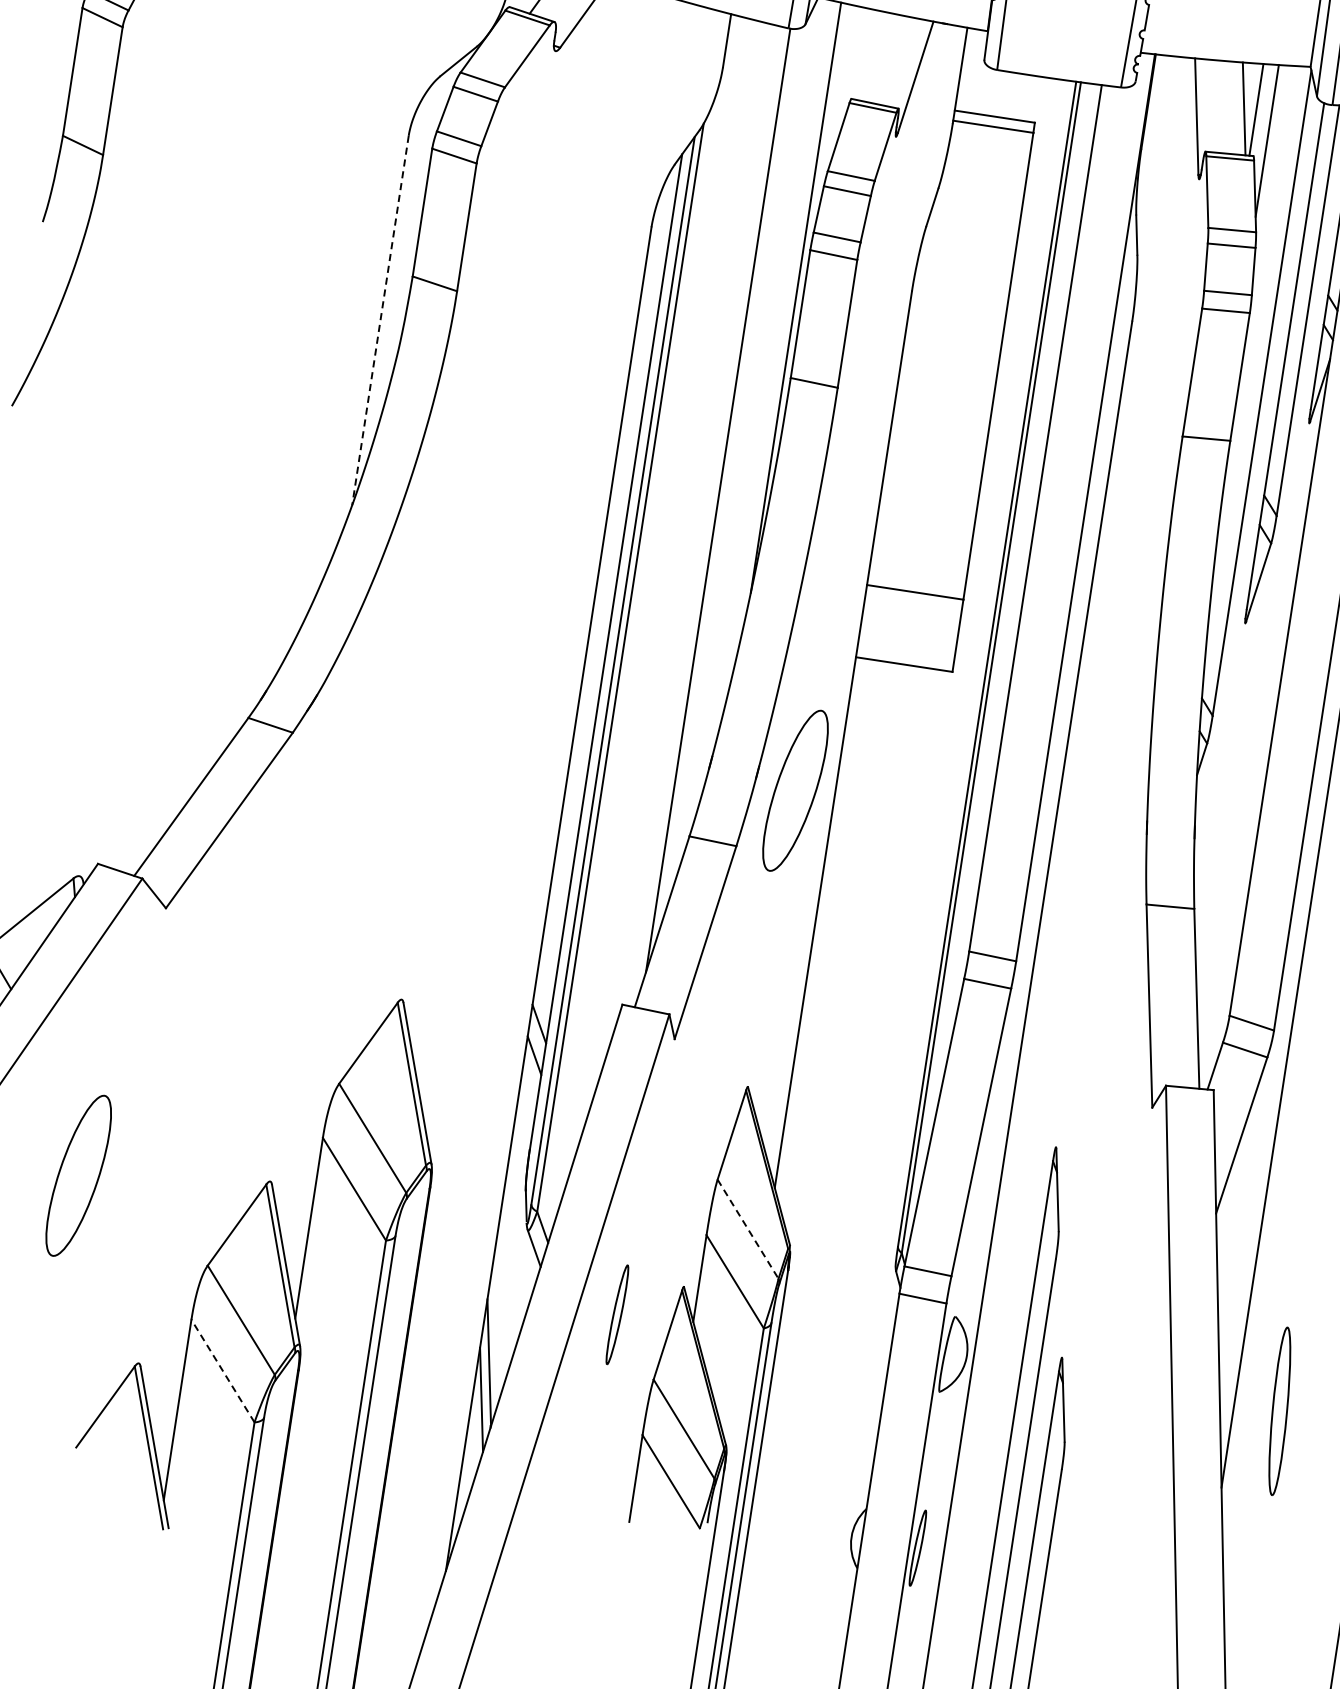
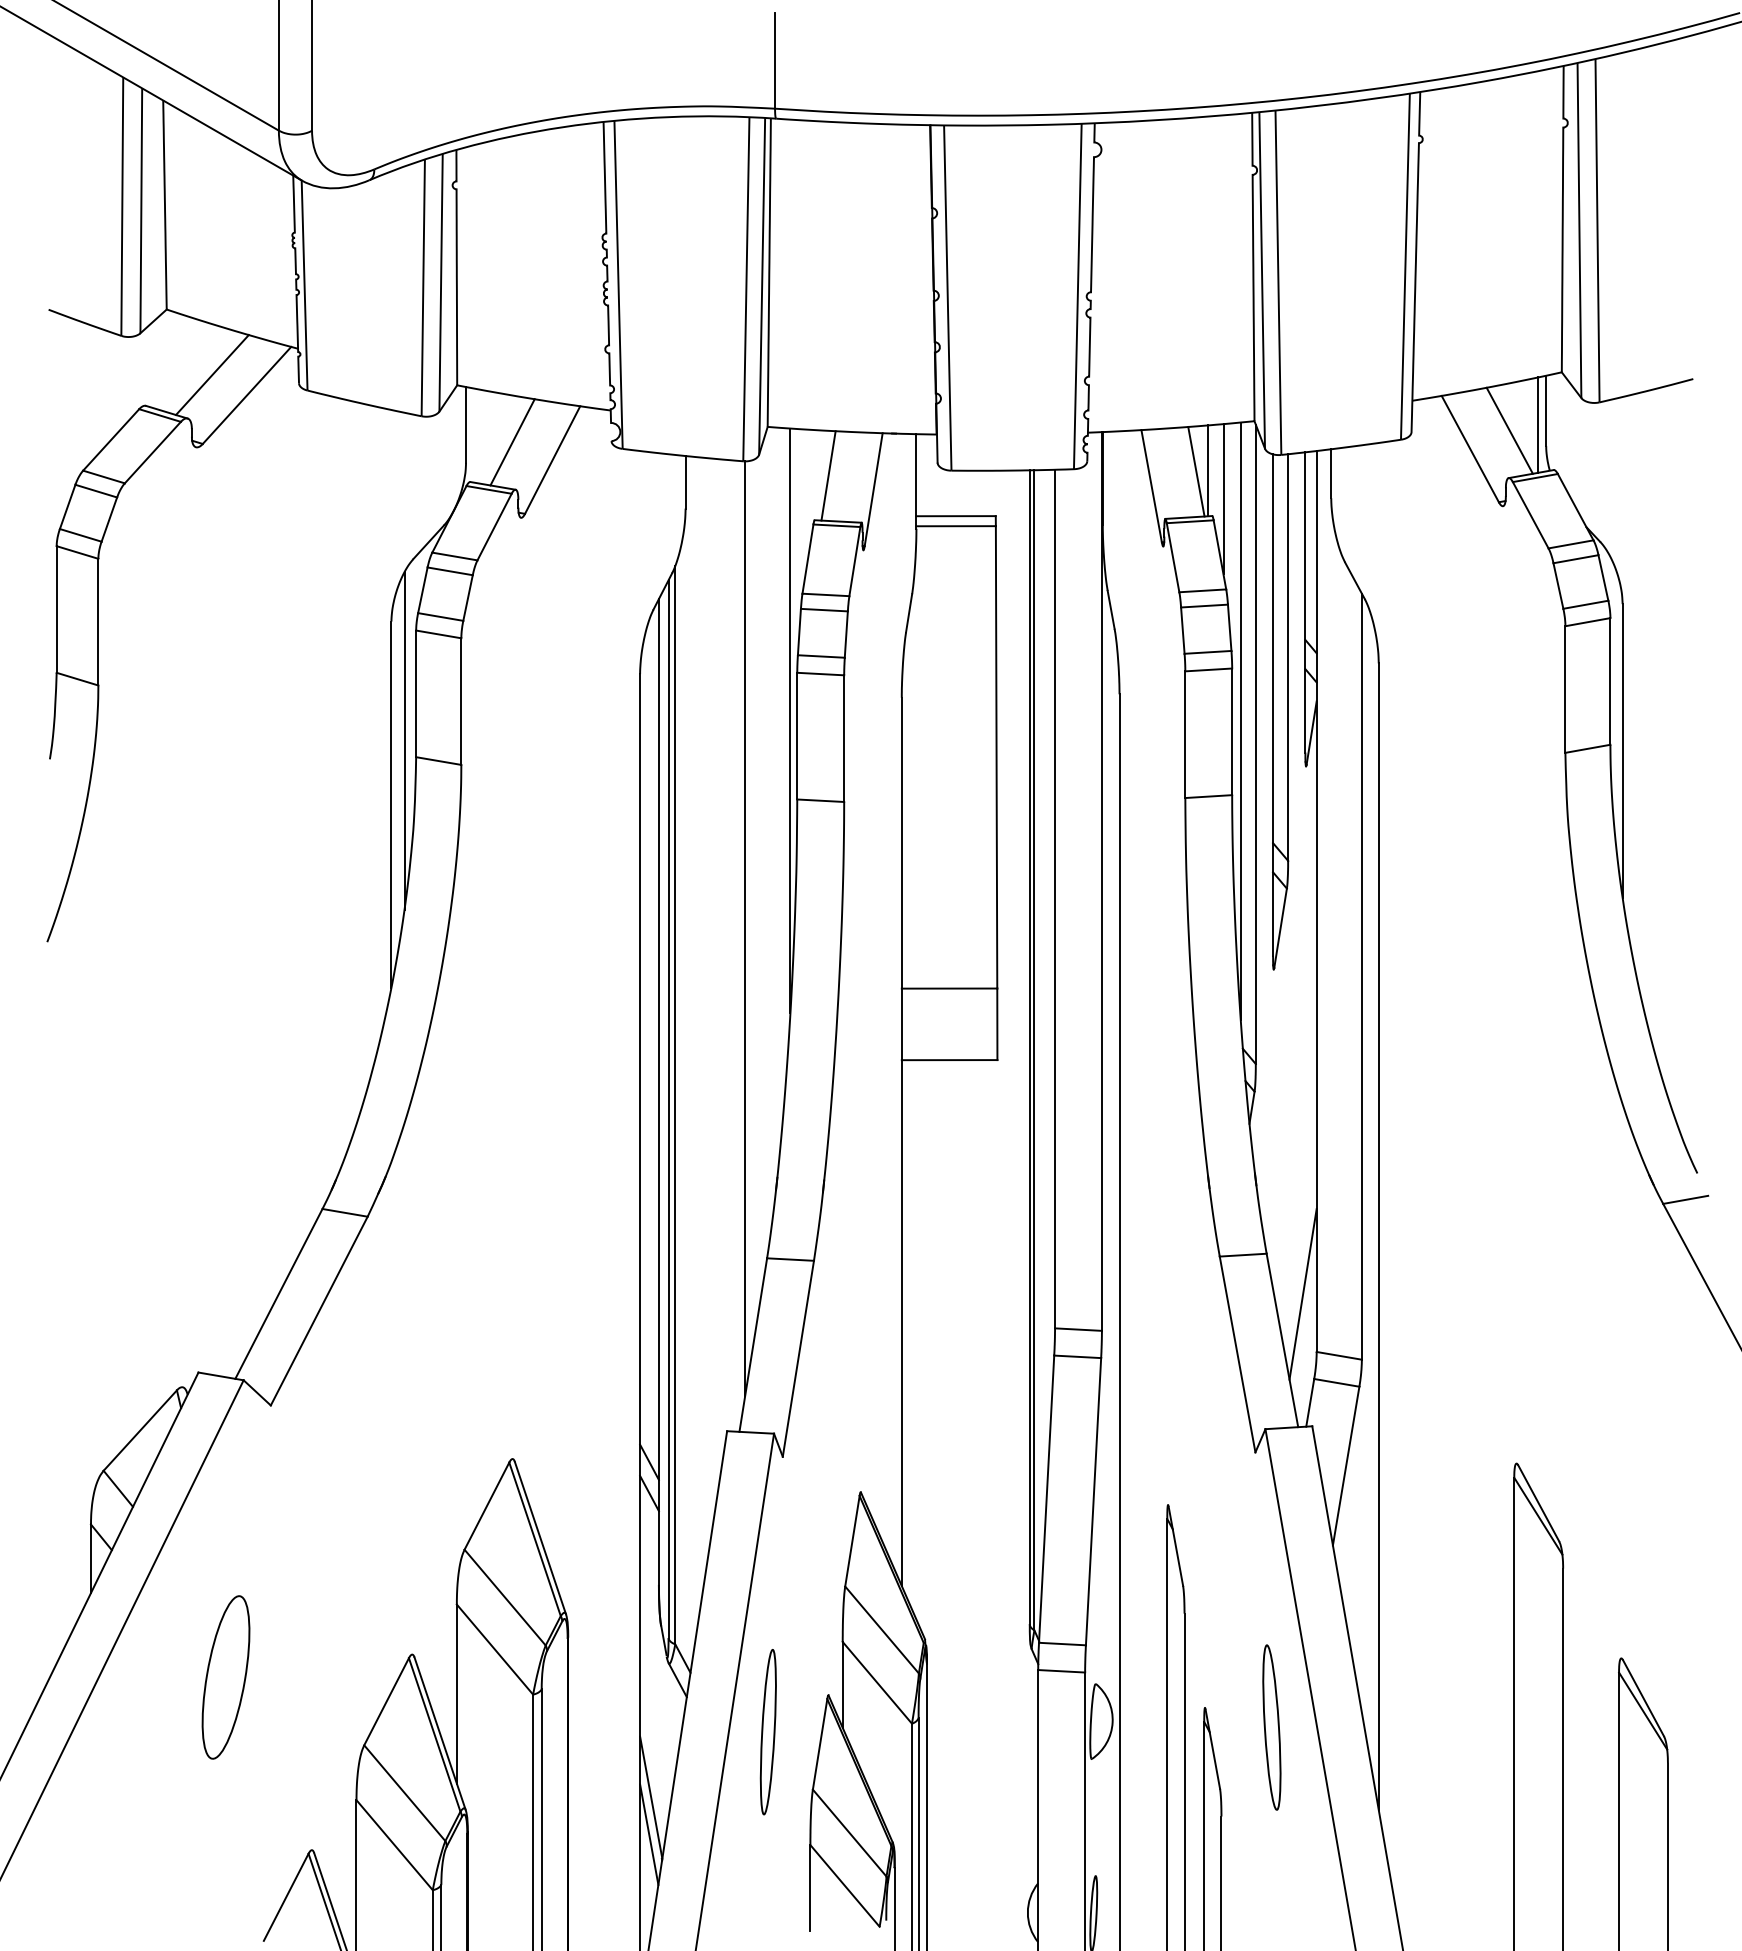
line: (872, 55) -> (828, 475), added
line: (403, 258) -> (404, 741), added
line: (380, 321) -> (391, 805), dashed -> solid
line: (1250, 366) -> (1240, 720), added
part: (794, 790) -> (862, 1198), removed
line: (1224, 955) -> (1302, 1294), added
line: (748, 1229) -> (882, 1630), dashed -> solid
part: (616, 1314) -> (767, 1732), size x1.67
line: (222, 1370) -> (394, 1844), dashed -> solid
part: (1279, 1411) -> (1271, 1727), moved

